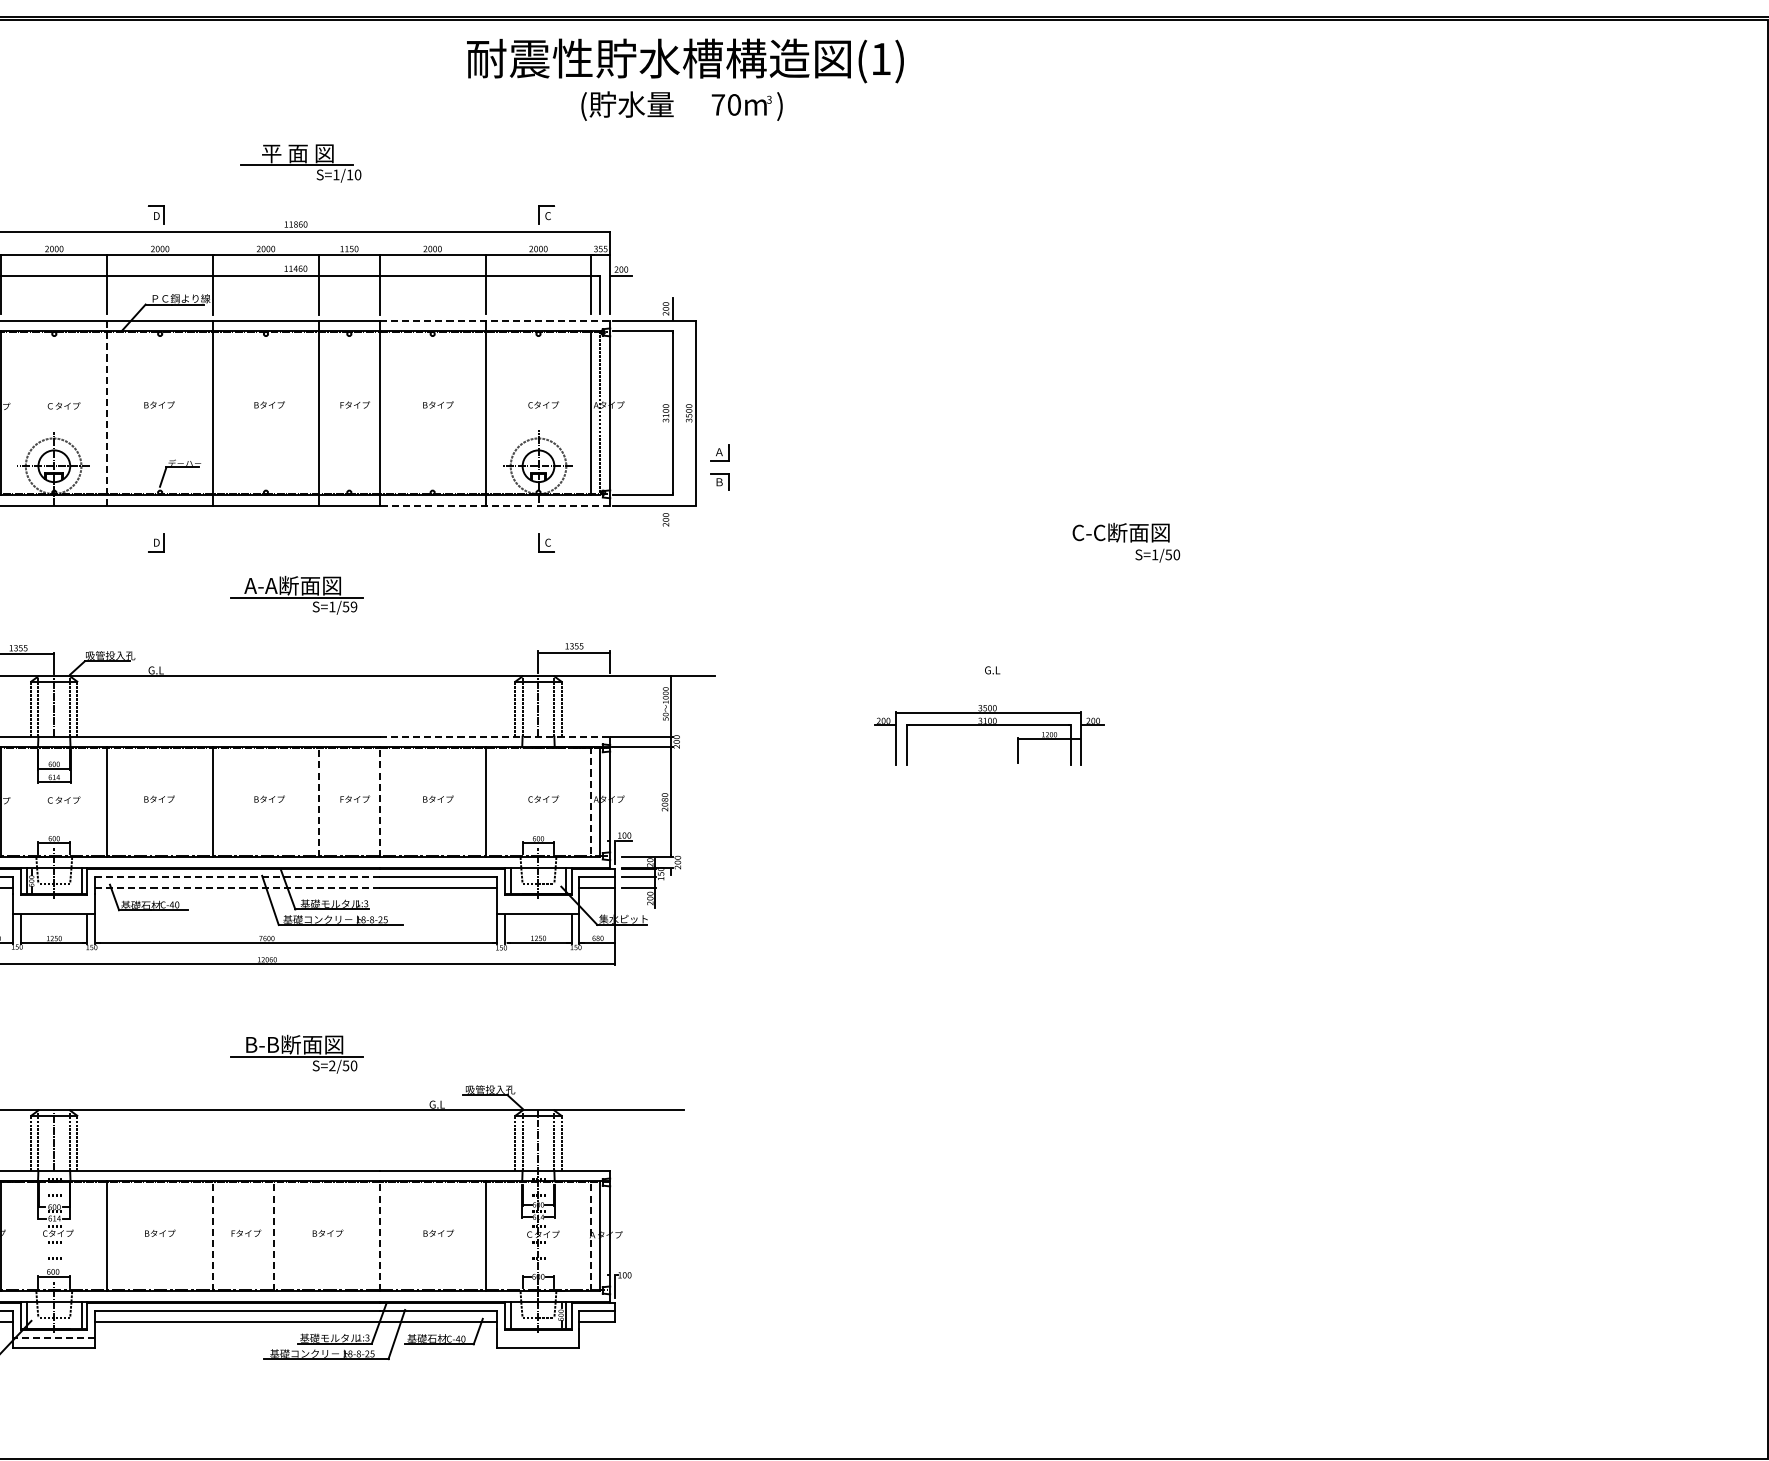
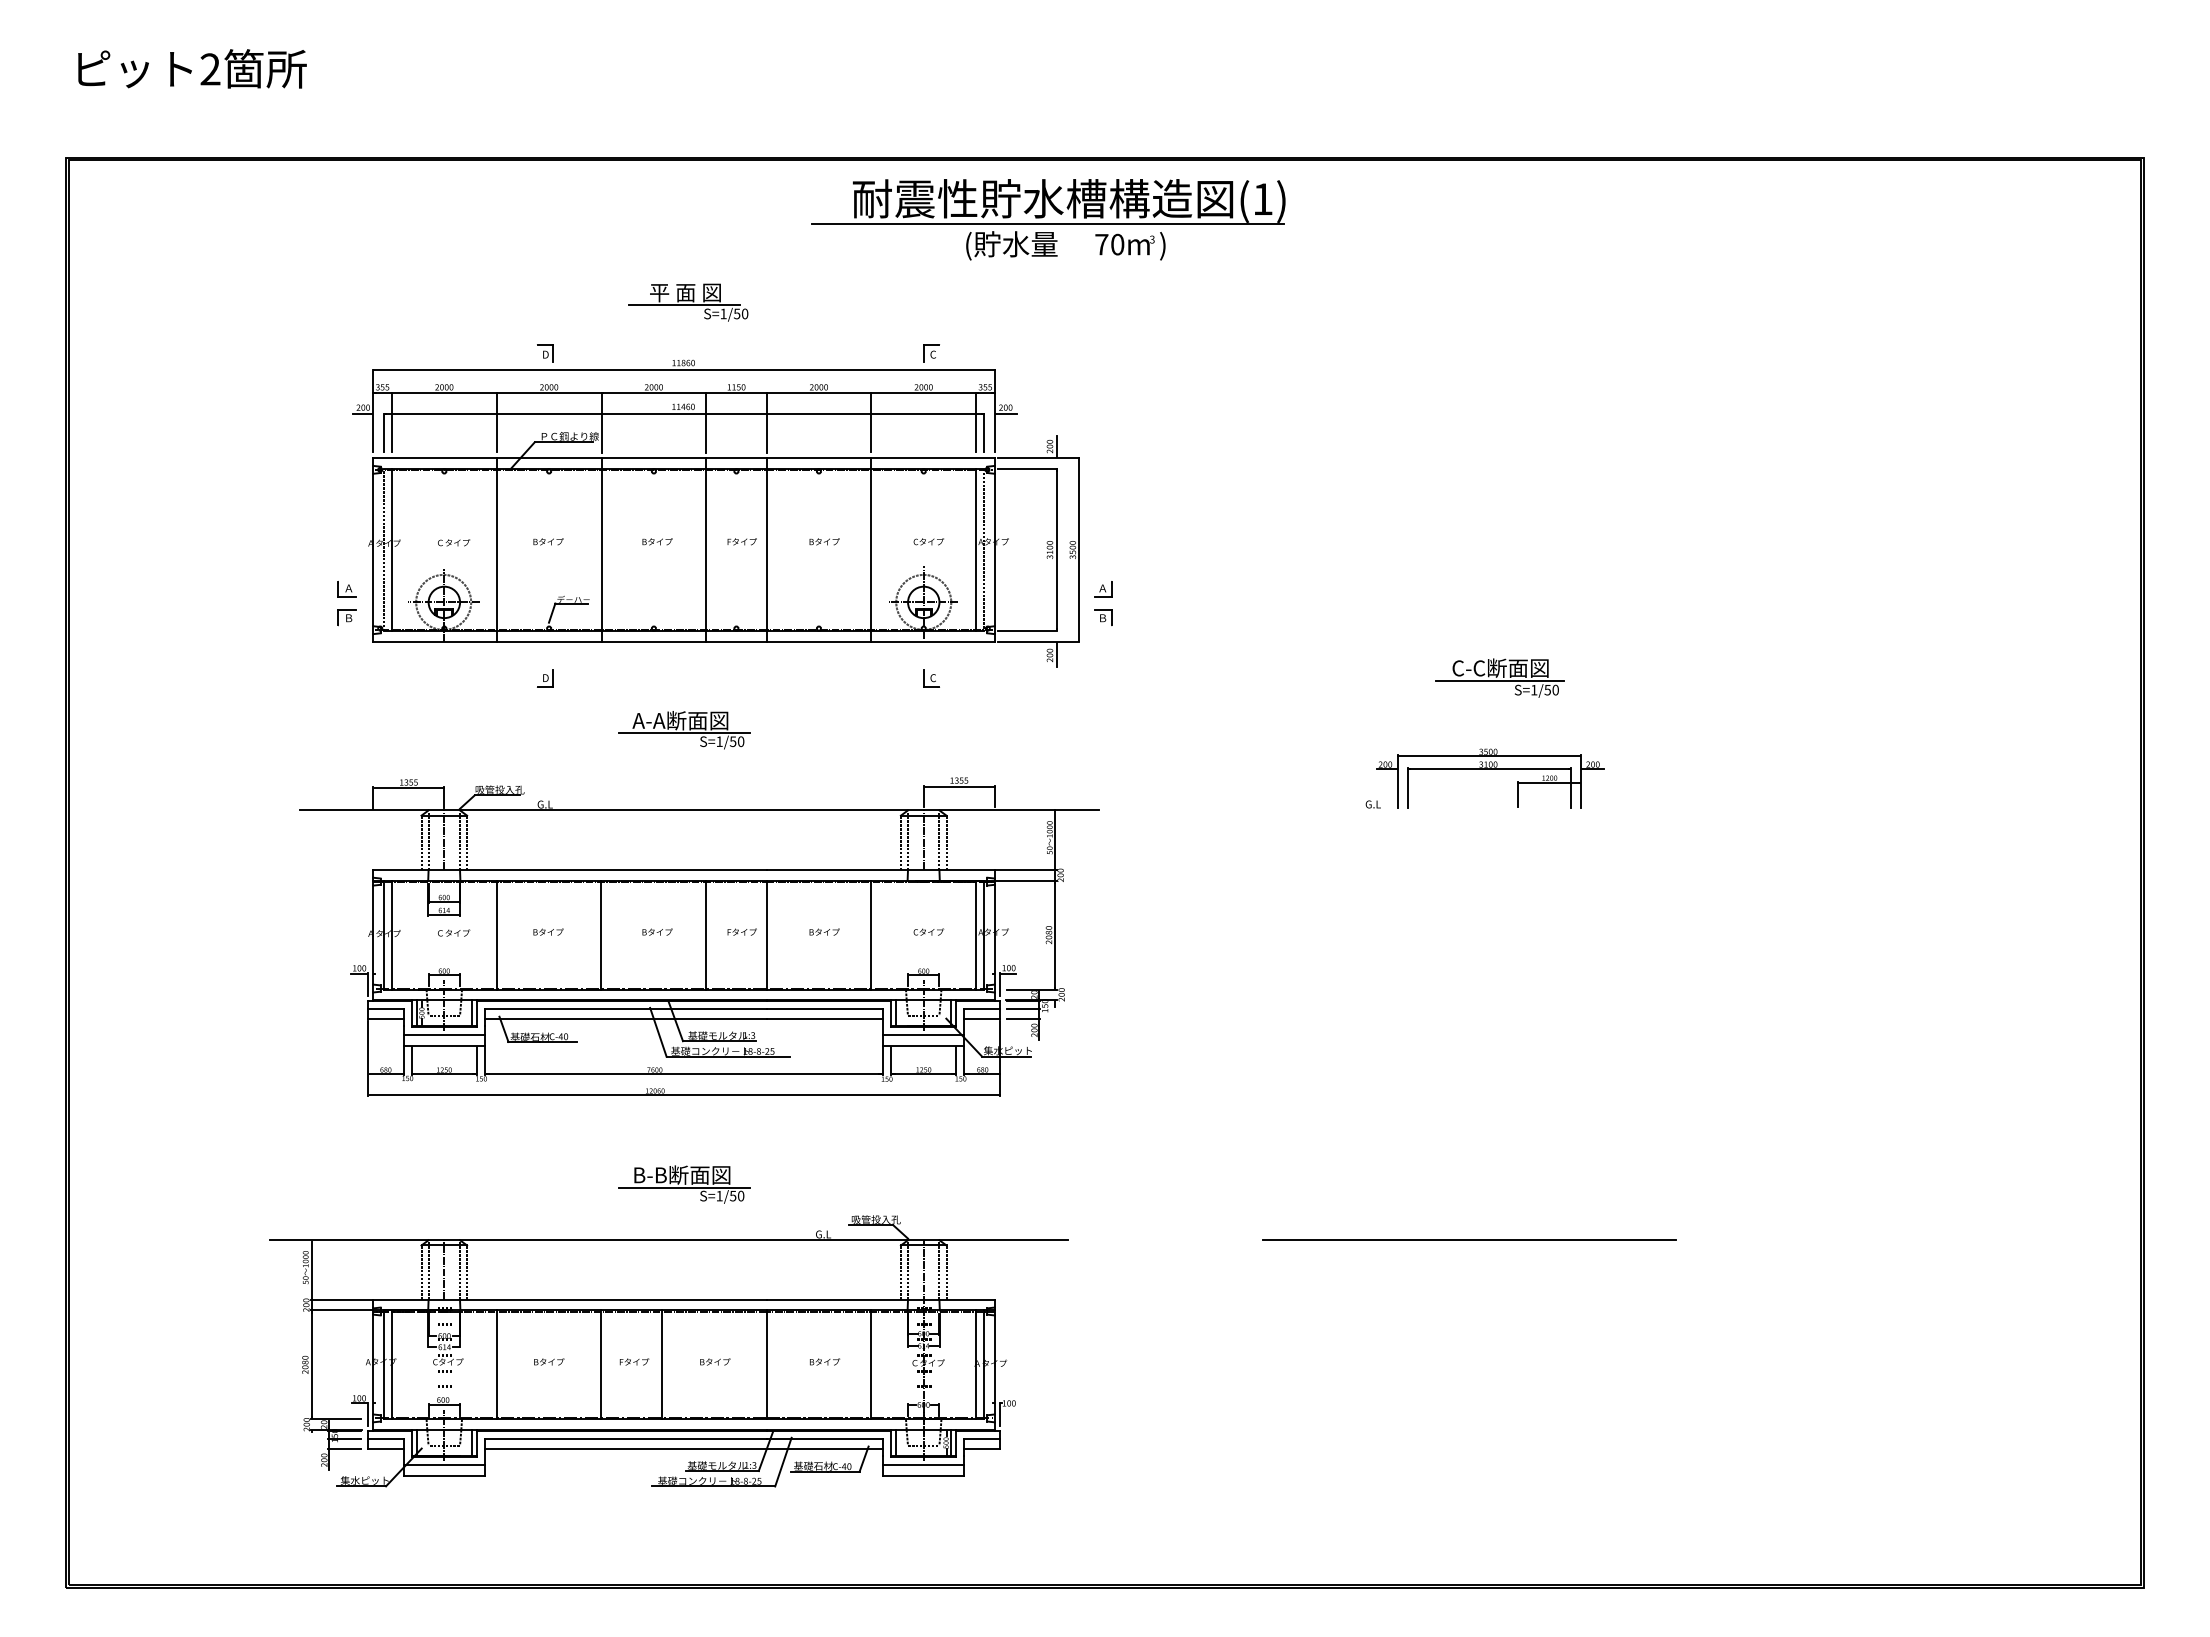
line: (663, 84) -> (1047, 224), added
text: (350, 174) -> (737, 313), S=1/10 -> S=1/50
line: (495, 320) -> (881, 458), dashed -> solid
line: (106, 413) -> (496, 550), dashed -> solid
line: (494, 505) -> (880, 641), dashed -> solid
line: (672, 518) -> (1056, 654), added
line: (1120, 545) -> (1499, 680), added
text: (353, 606) -> (740, 741), S=1/59 -> S=1/50
part: (989, 725) -> (1490, 769), moved
line: (495, 737) -> (881, 870), dashed -> solid
line: (319, 801) -> (706, 934), dashed -> solid
line: (379, 801) -> (766, 934), dashed -> solid
line: (591, 802) -> (976, 935), dashed -> solid
line: (237, 876) -> (625, 1008), dashed -> solid
line: (237, 887) -> (625, 1019), dashed -> solid
line: (53, 903) -> (443, 1035), added
line: (538, 903) -> (923, 1035), added
text: (332, 1065) -> (719, 1195), S=2/50 -> S=1/50
line: (1089, 1110) -> (1469, 1240), added
line: (213, 1235) -> (601, 1364), dashed -> solid
line: (273, 1235) -> (661, 1364), dashed -> solid
line: (379, 1235) -> (766, 1364), dashed -> solid
line: (591, 1235) -> (976, 1364), dashed -> solid
line: (54, 1337) -> (444, 1465), dashed -> solid
line: (538, 1337) -> (923, 1465), added

